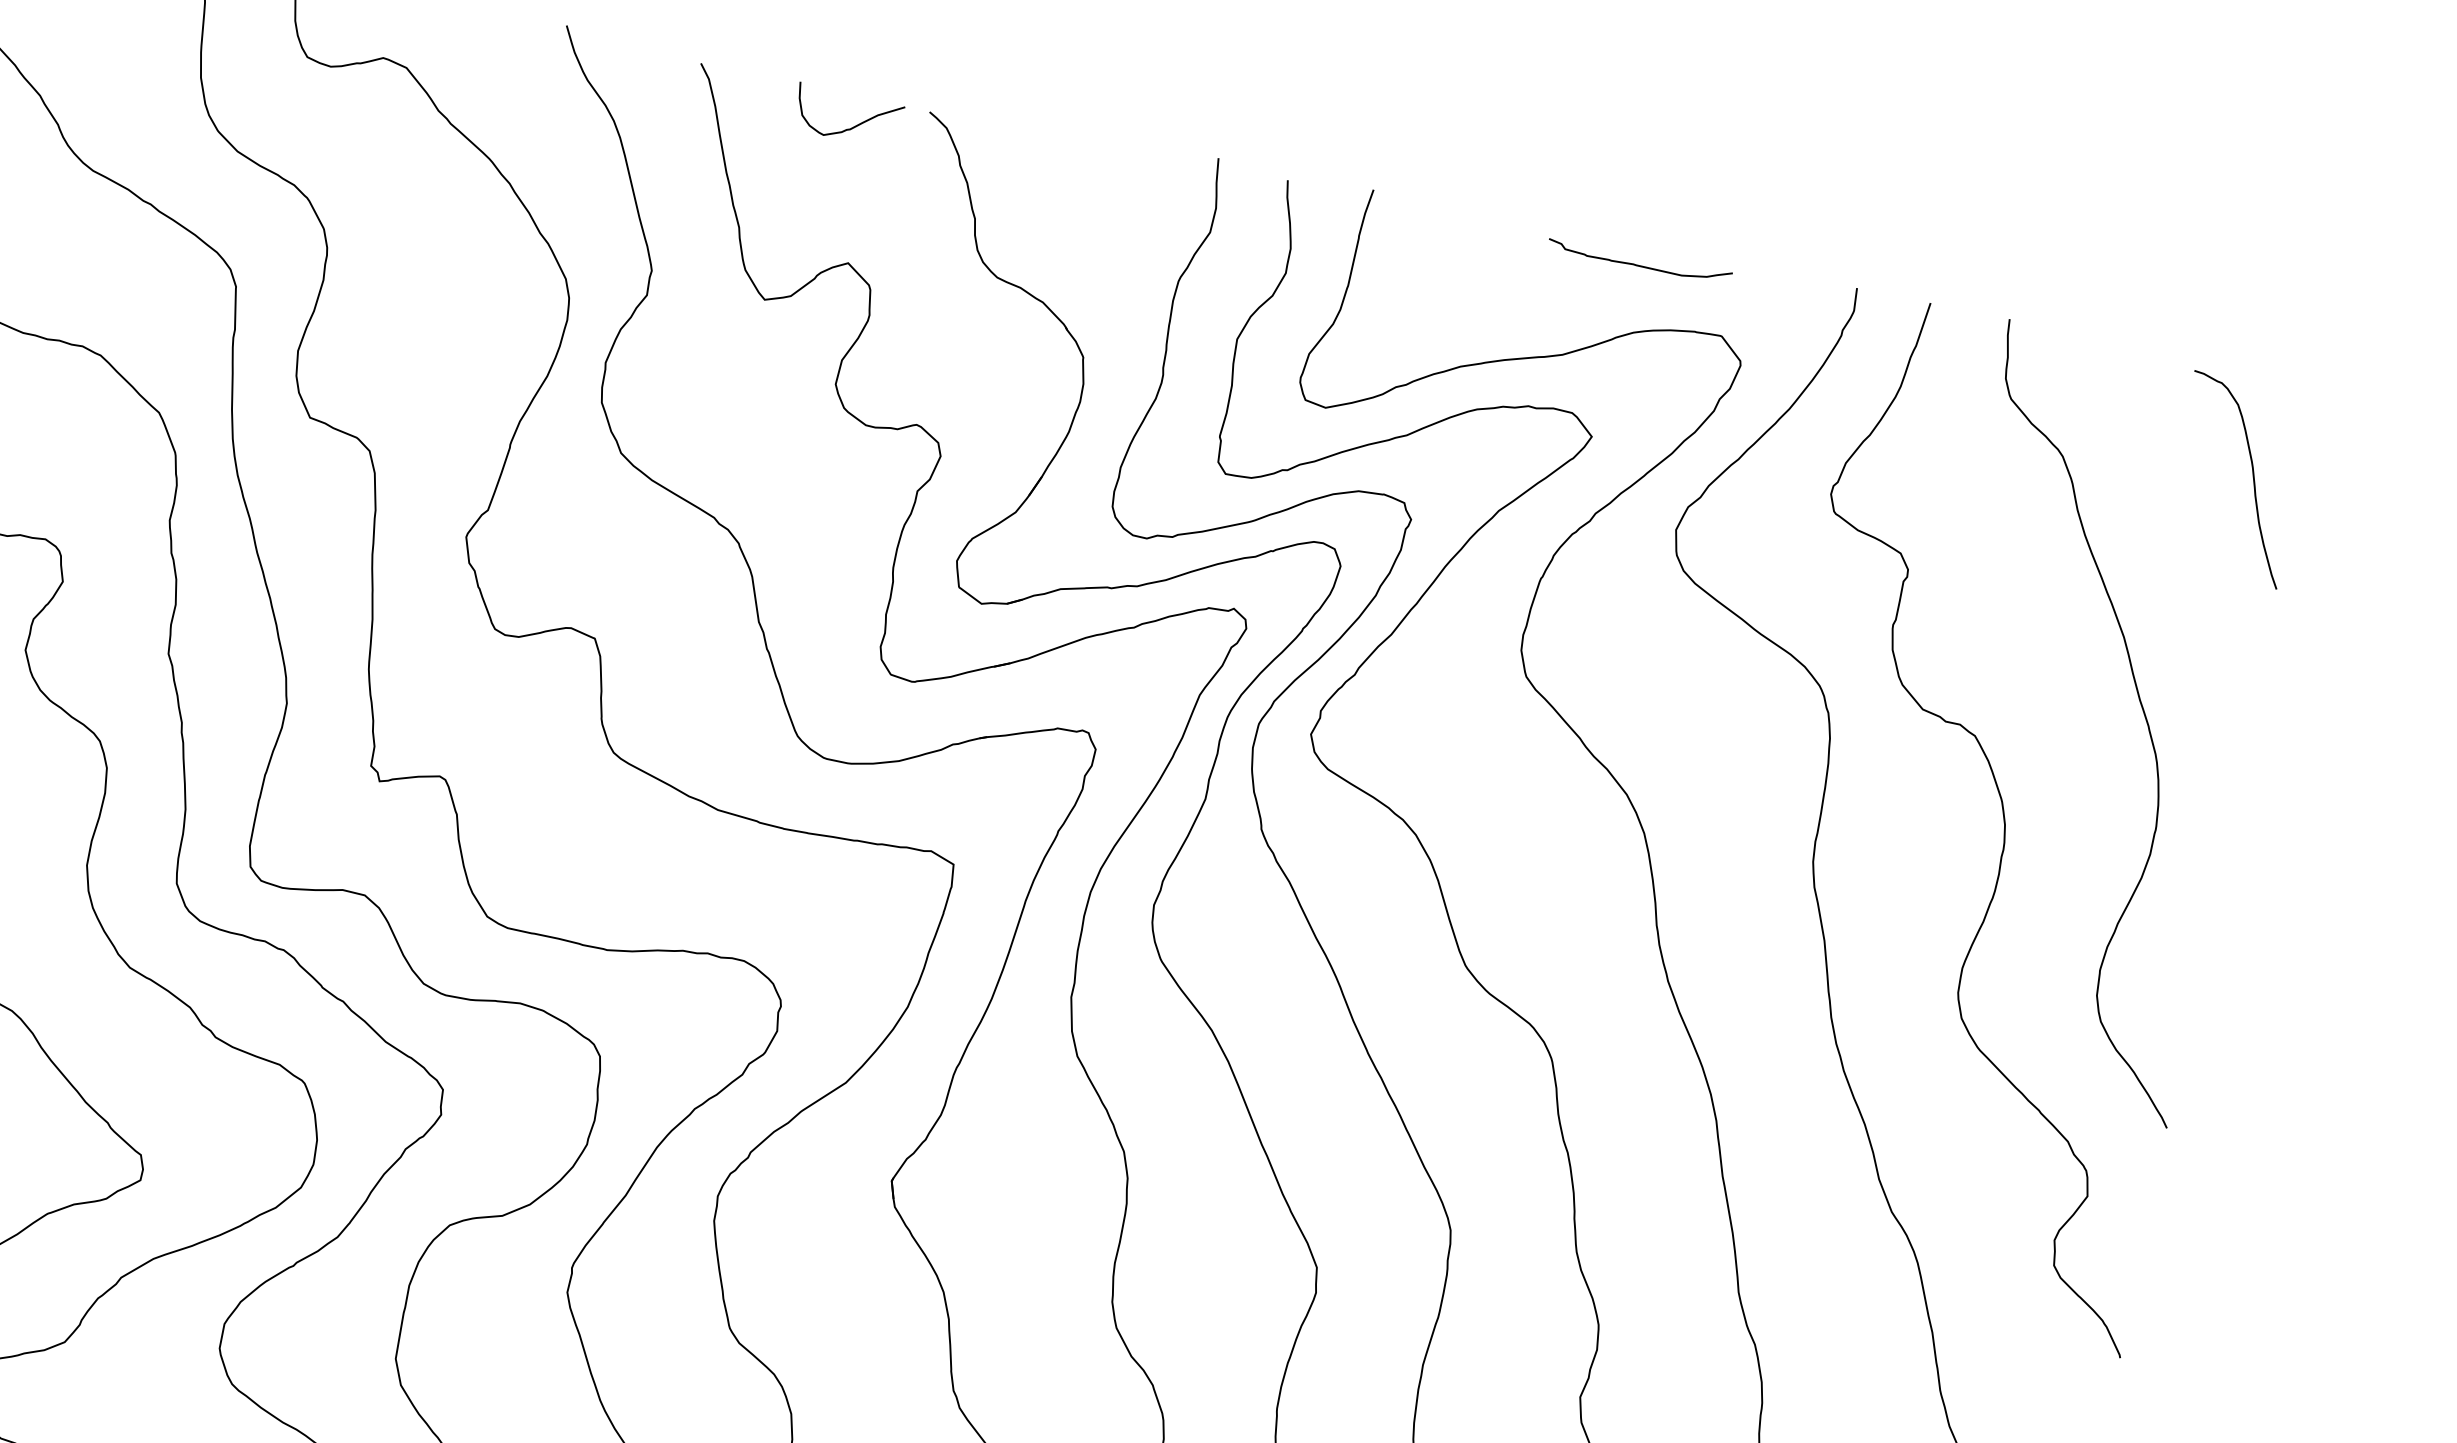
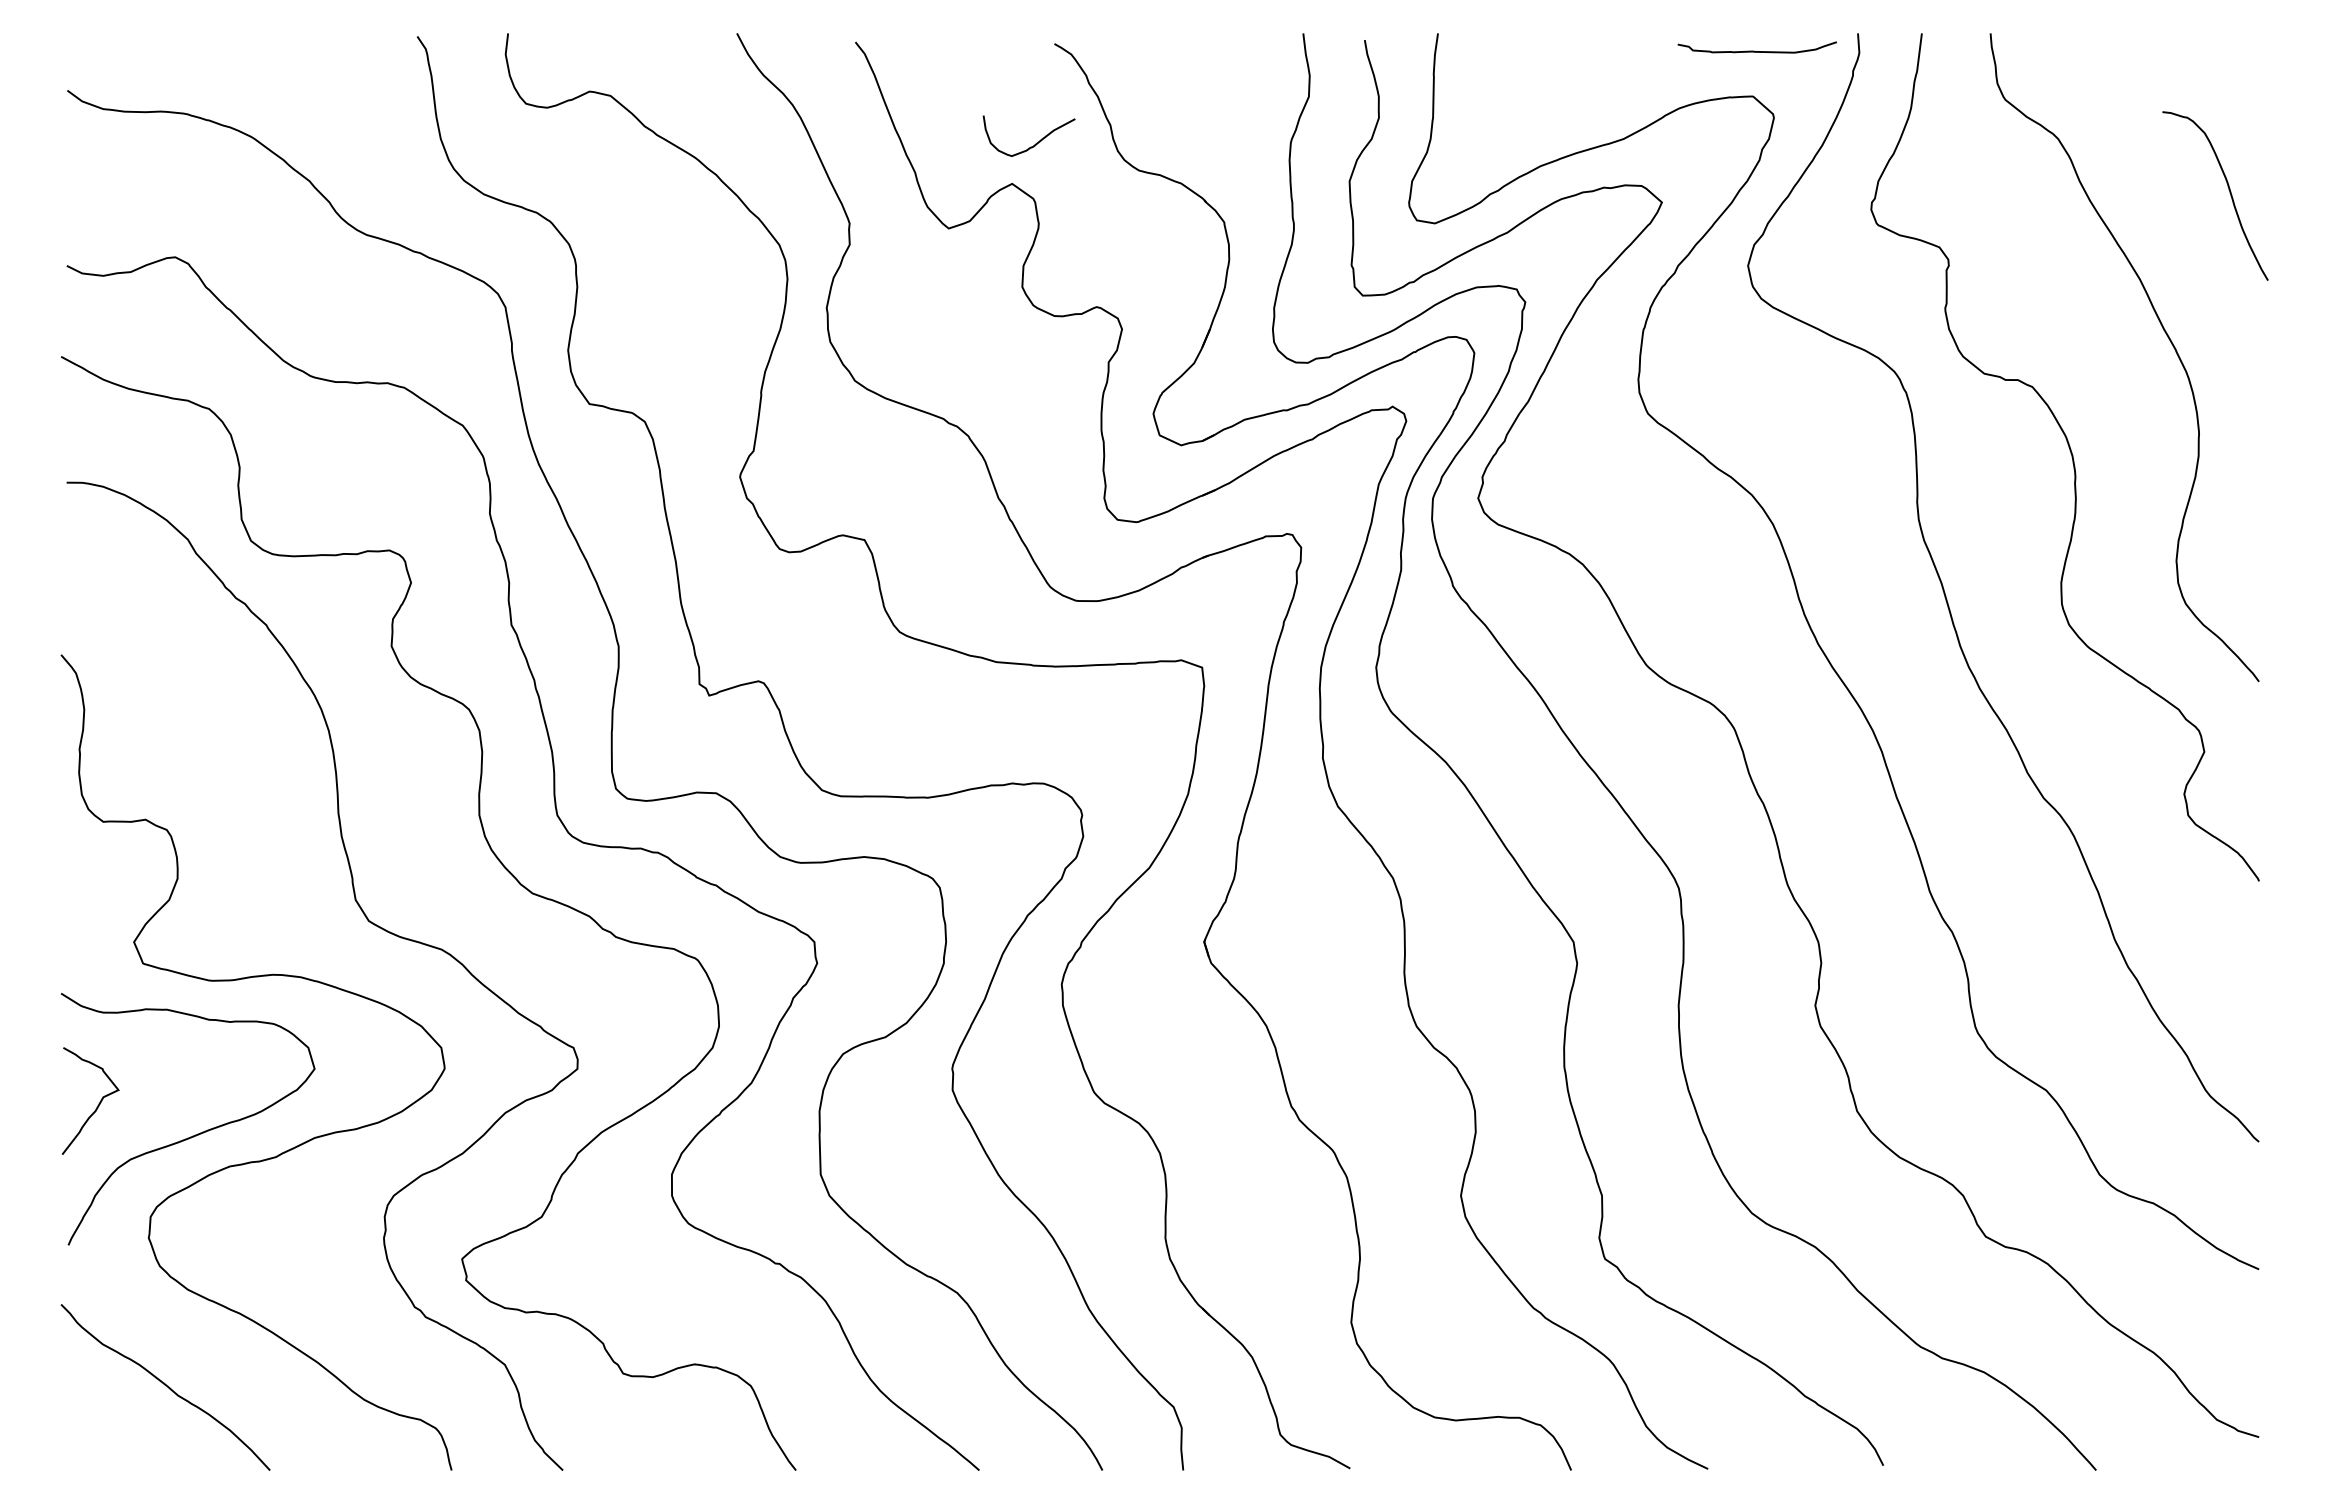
curve: (855, 125) -> (1036, 142), moved
curve: (1636, 263) -> (1754, 50), moved
curve: (2252, 480) -> (2229, 193), moved

